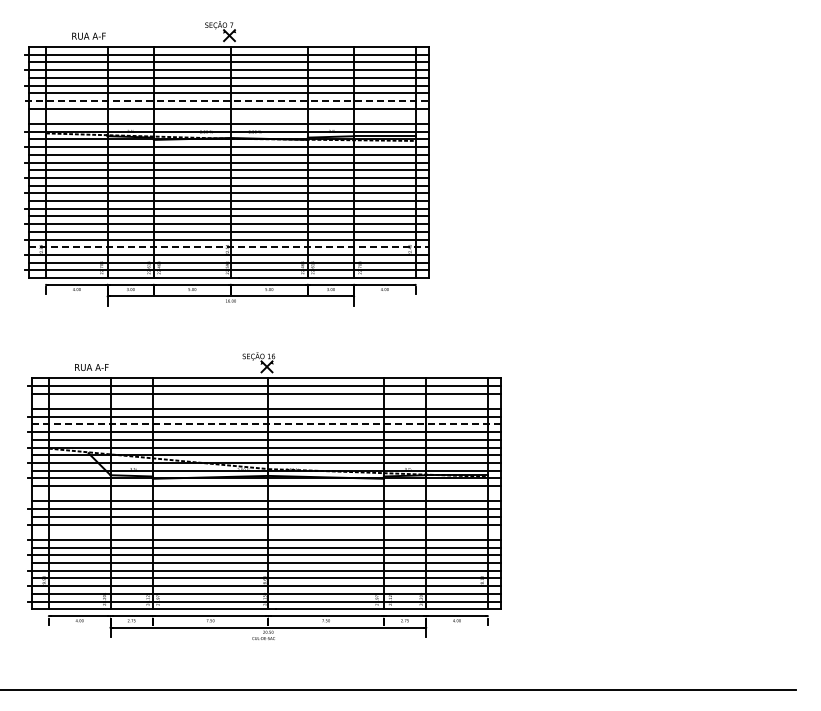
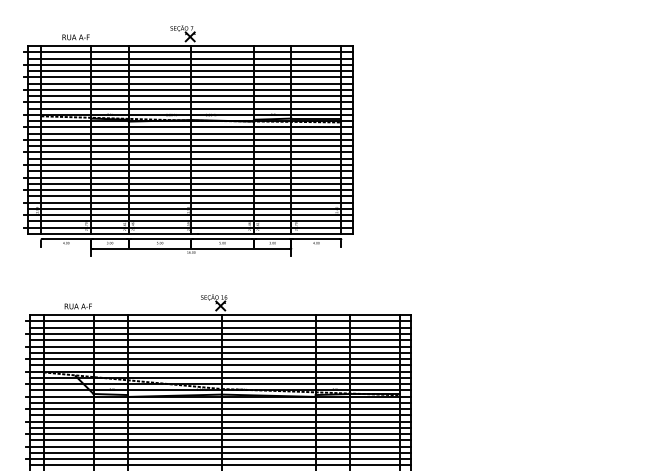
line: (227, 100) -> (188, 89), dashed -> solid
line: (226, 116) -> (187, 102), added
line: (229, 247) -> (190, 209), dashed -> solid
line: (264, 401) -> (218, 334), added
line: (266, 424) -> (220, 352), dashed -> solid
line: (264, 493) -> (218, 408), added
line: (266, 532) -> (220, 440), added

